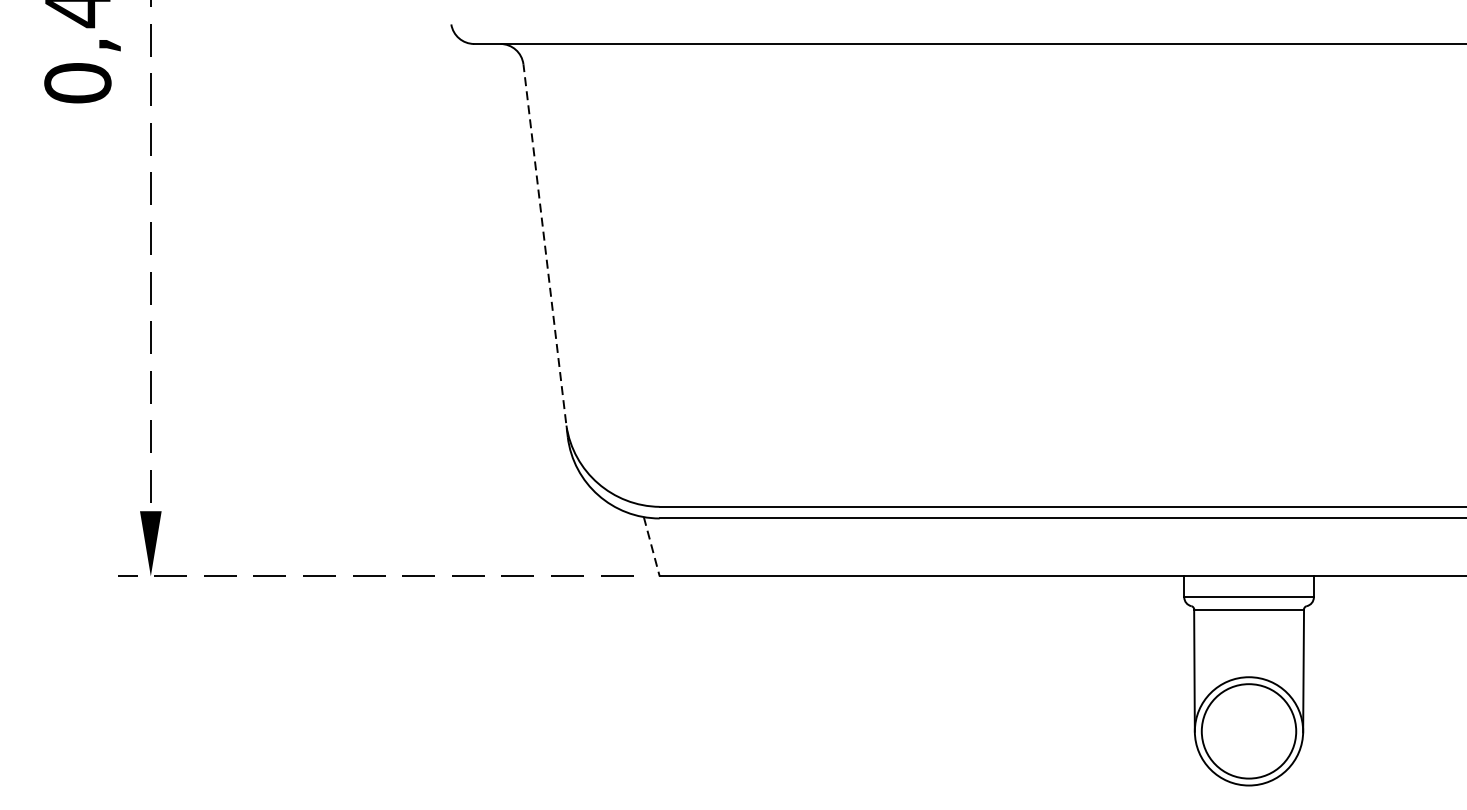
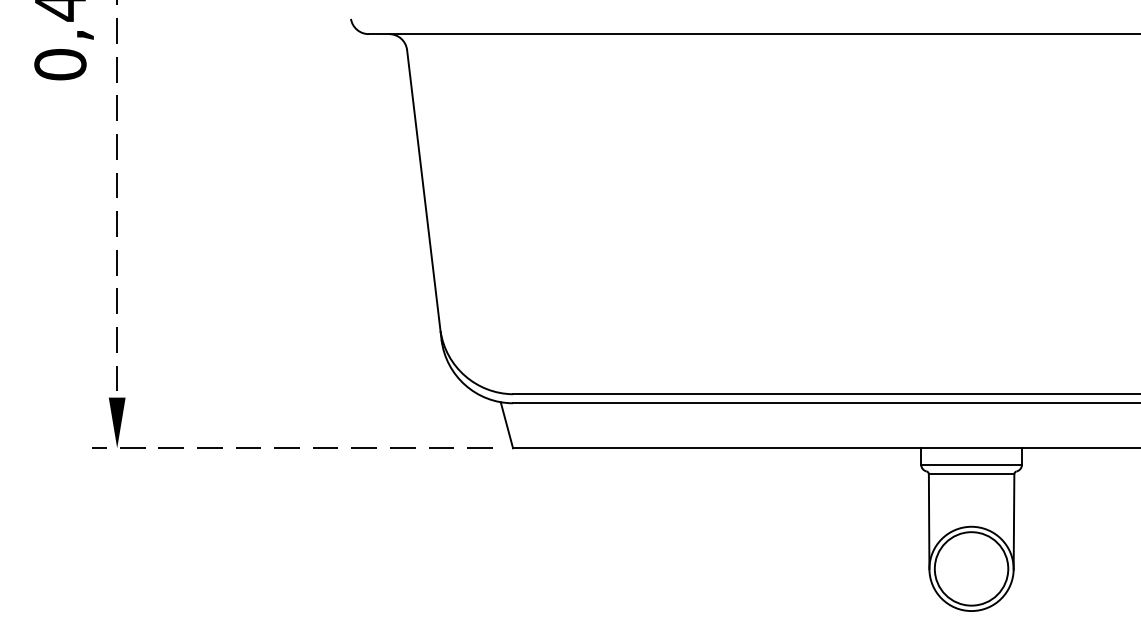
line: (545, 250) -> (424, 194), dashed -> solid
line: (651, 547) -> (506, 425), dashed -> solid

